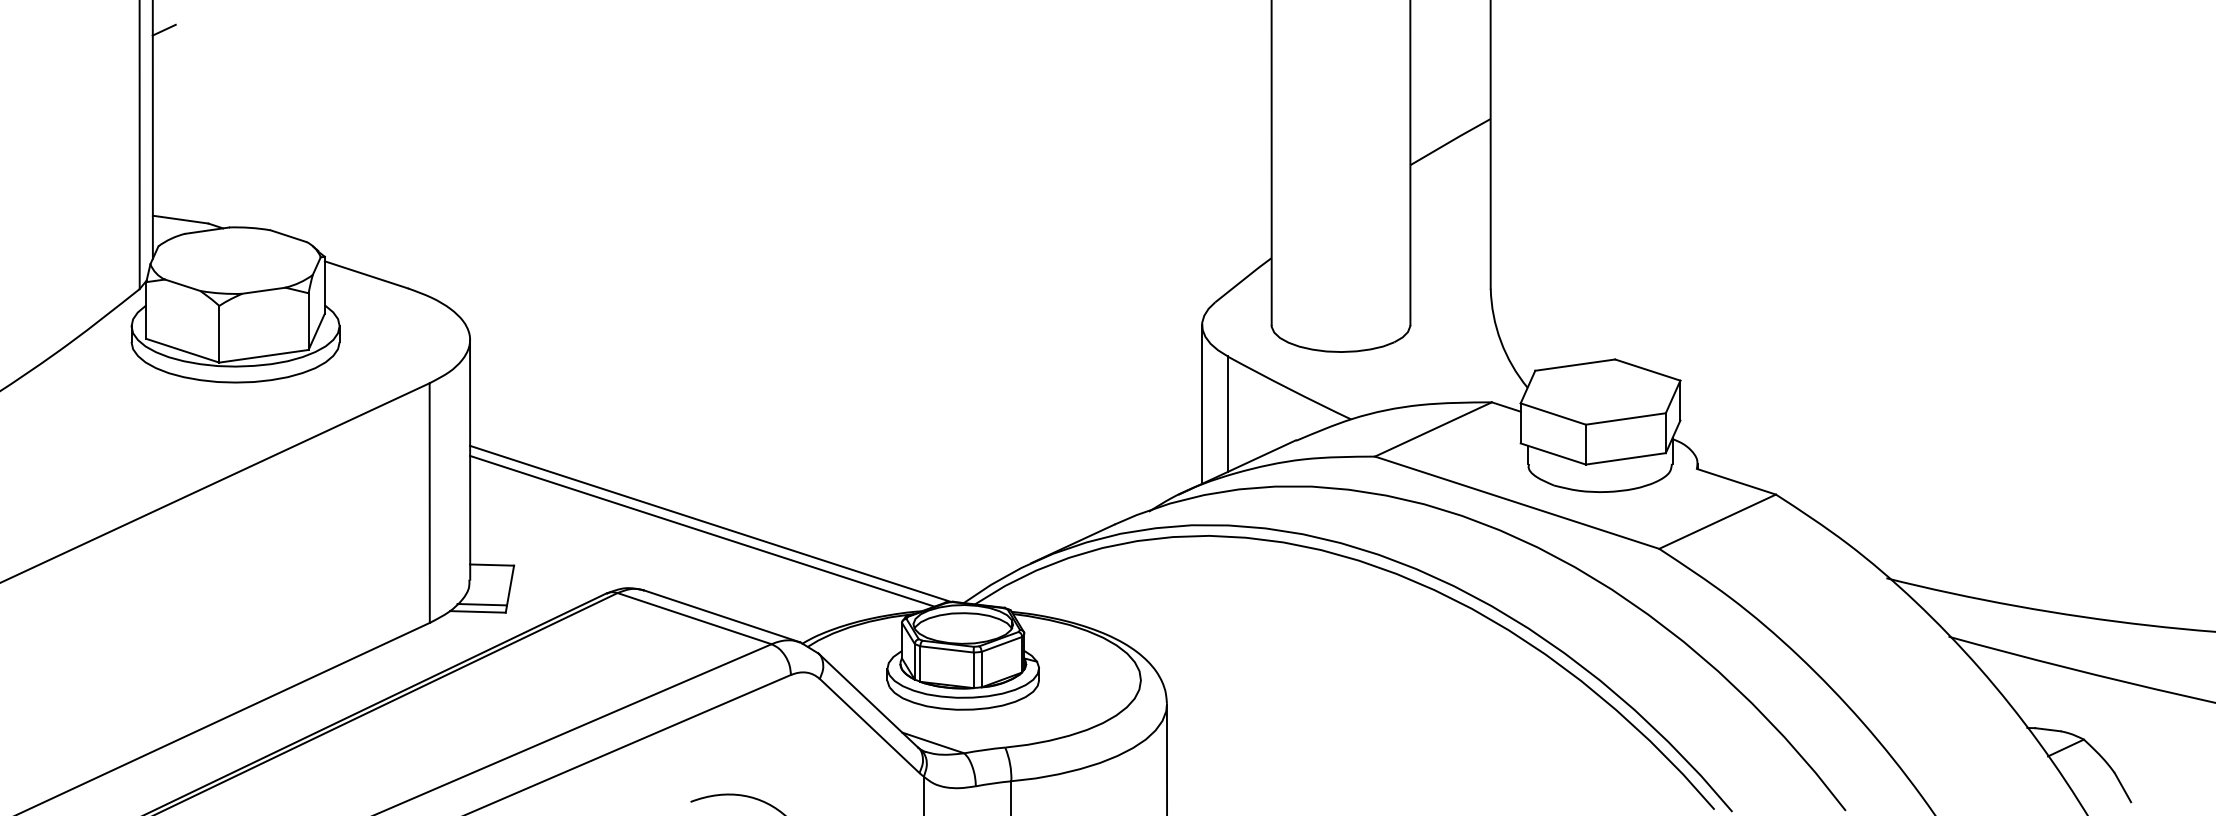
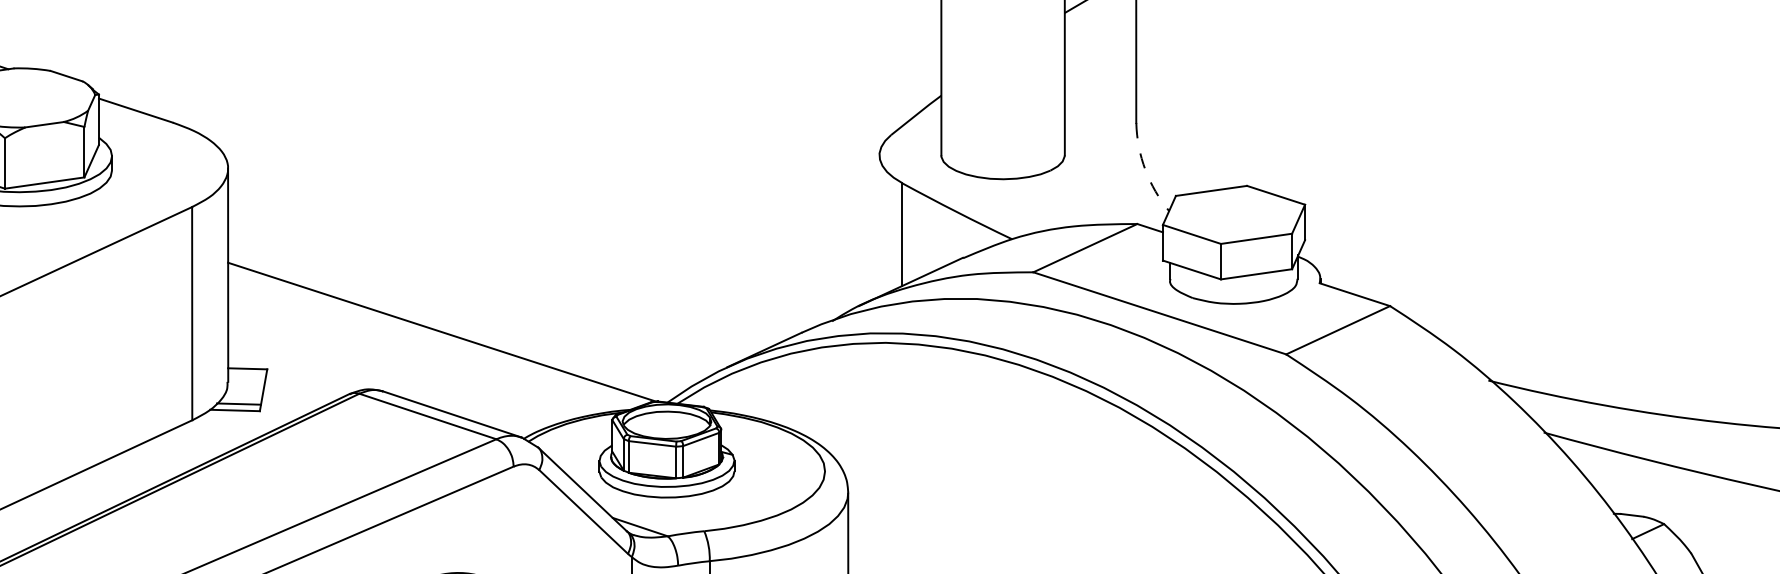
arc: (1500, 341) -> (1144, 169), solid -> dashed
line: (1202, 404) -> (879, 225), removed
line: (702, 530) -> (434, 338), removed

